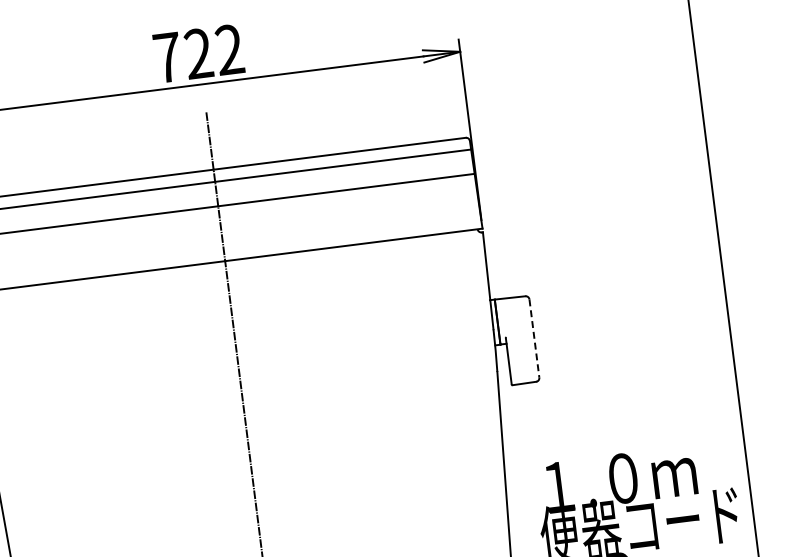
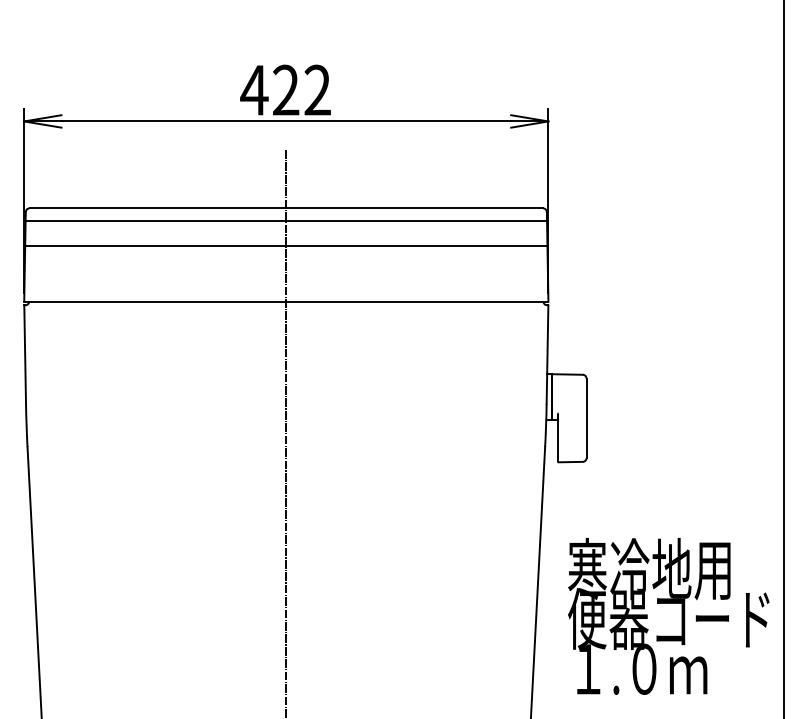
text: (167, 57) -> (254, 90), 722 -> 422
line: (534, 338) -> (586, 418), dashed -> solid
text: (614, 478) -> (649, 568), １.０ｍ -> 寒冷地用

